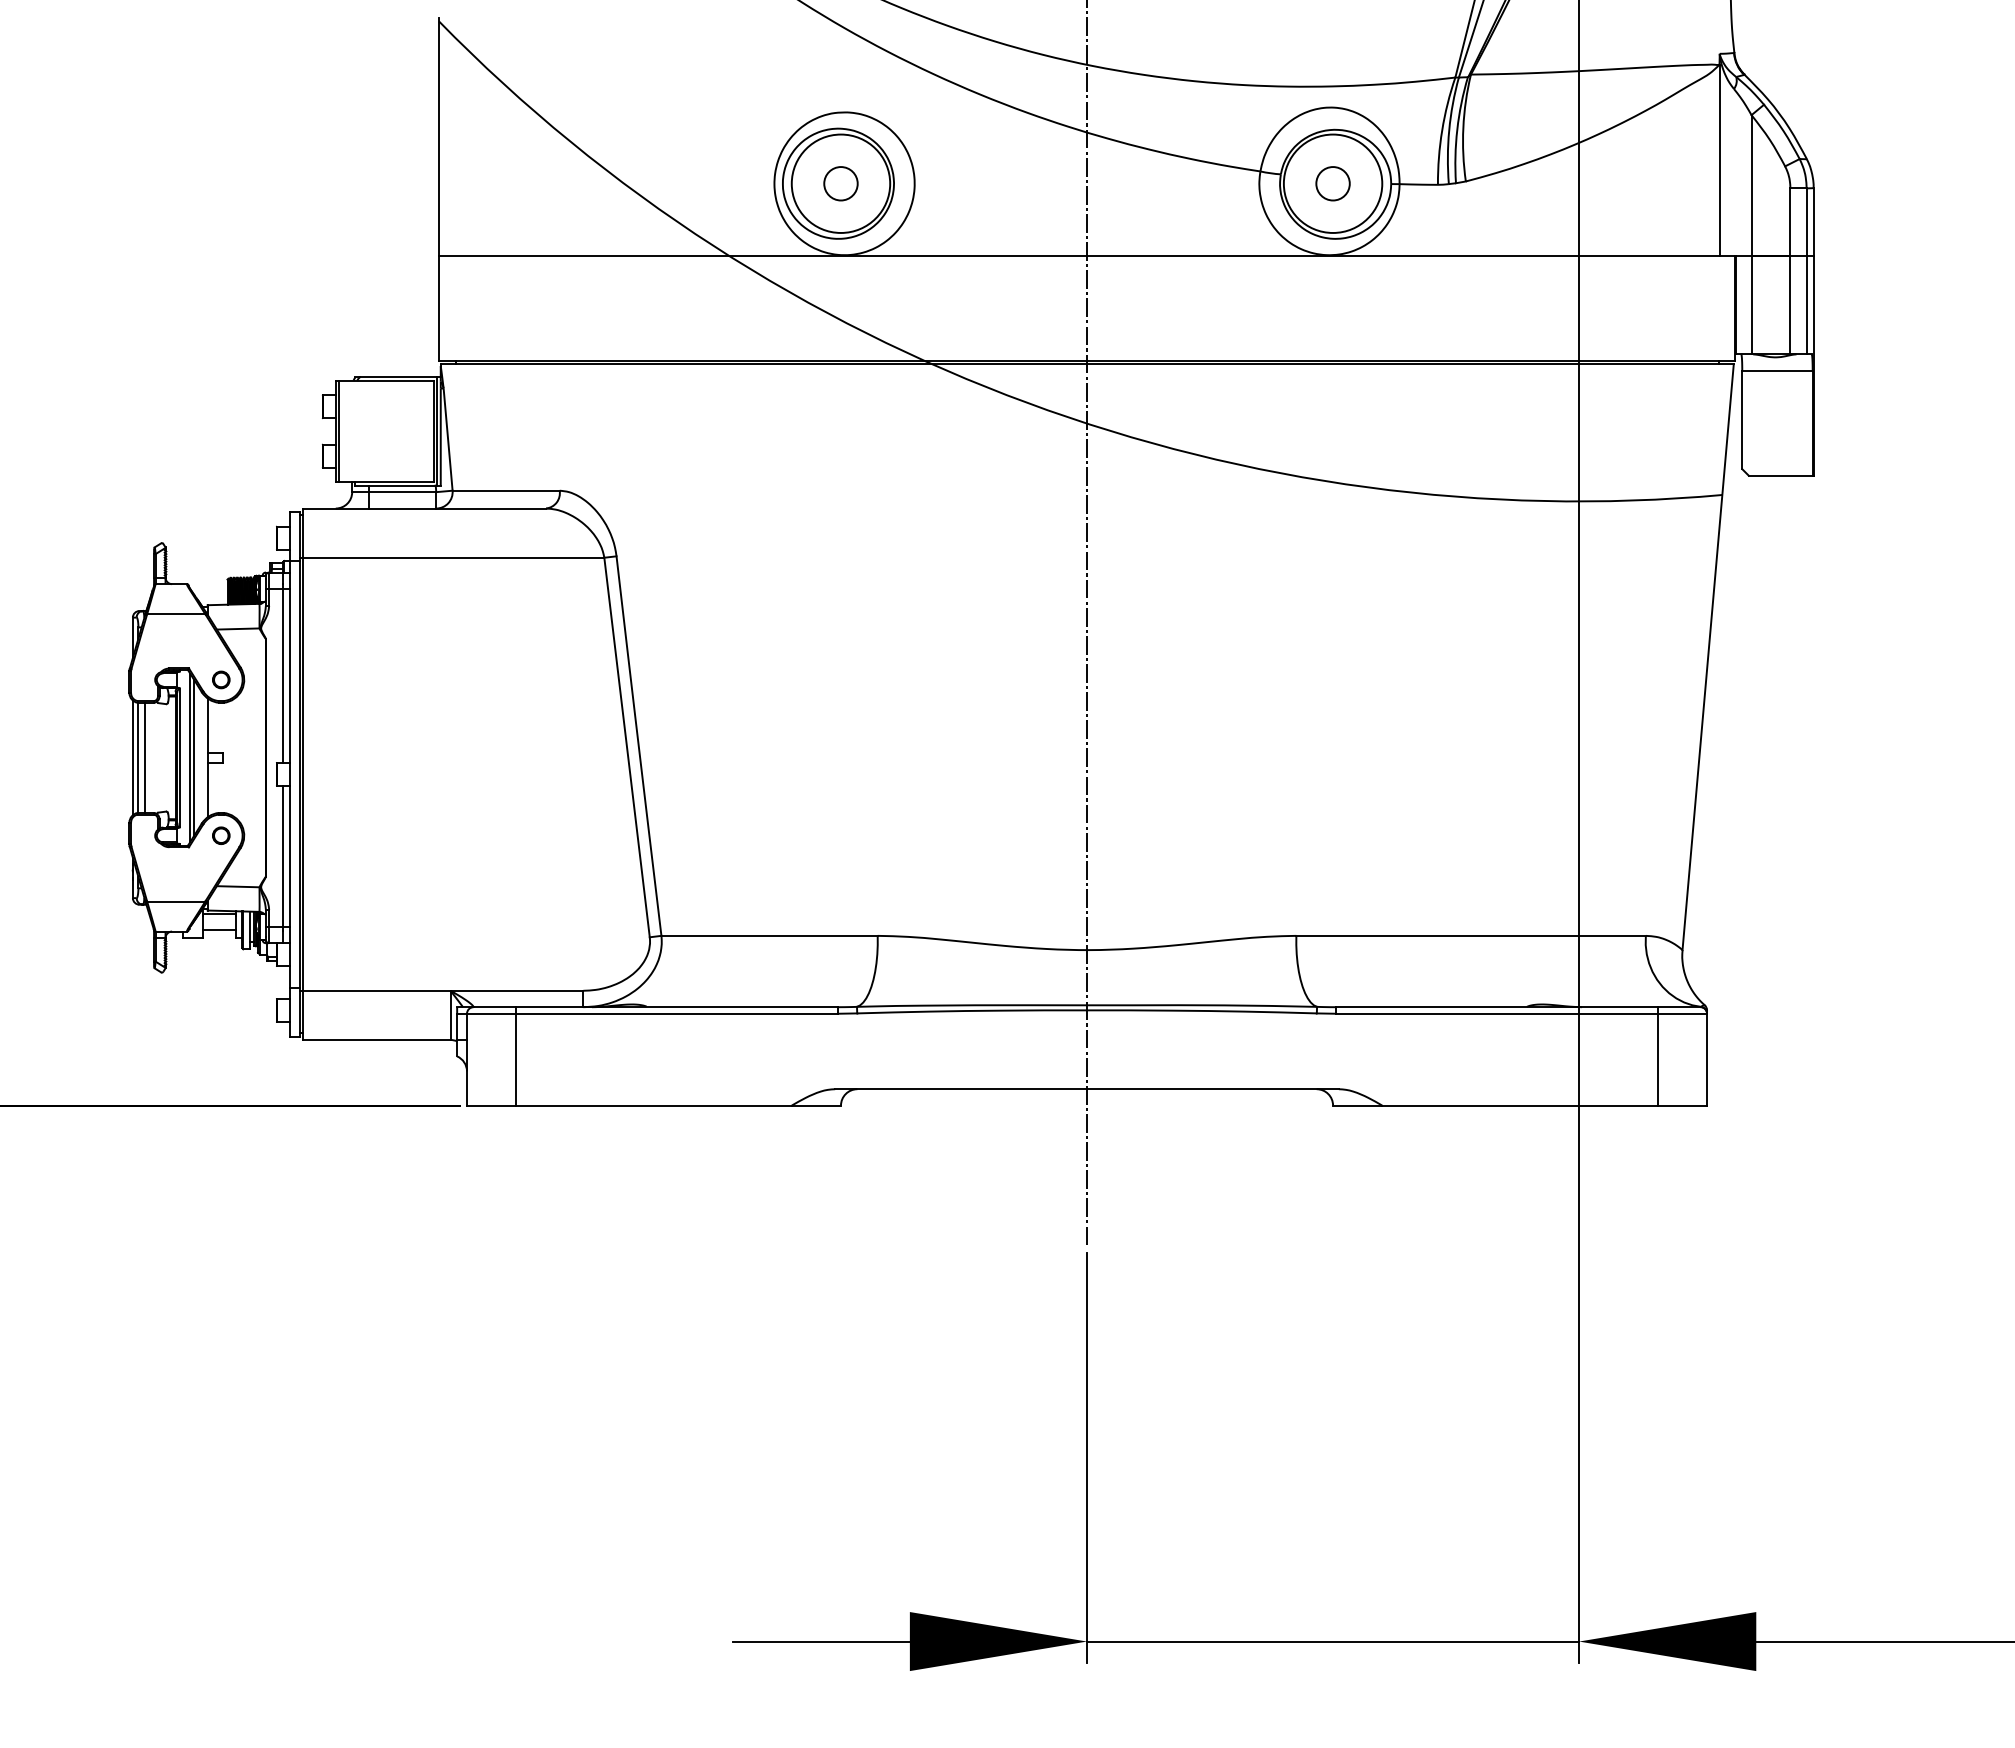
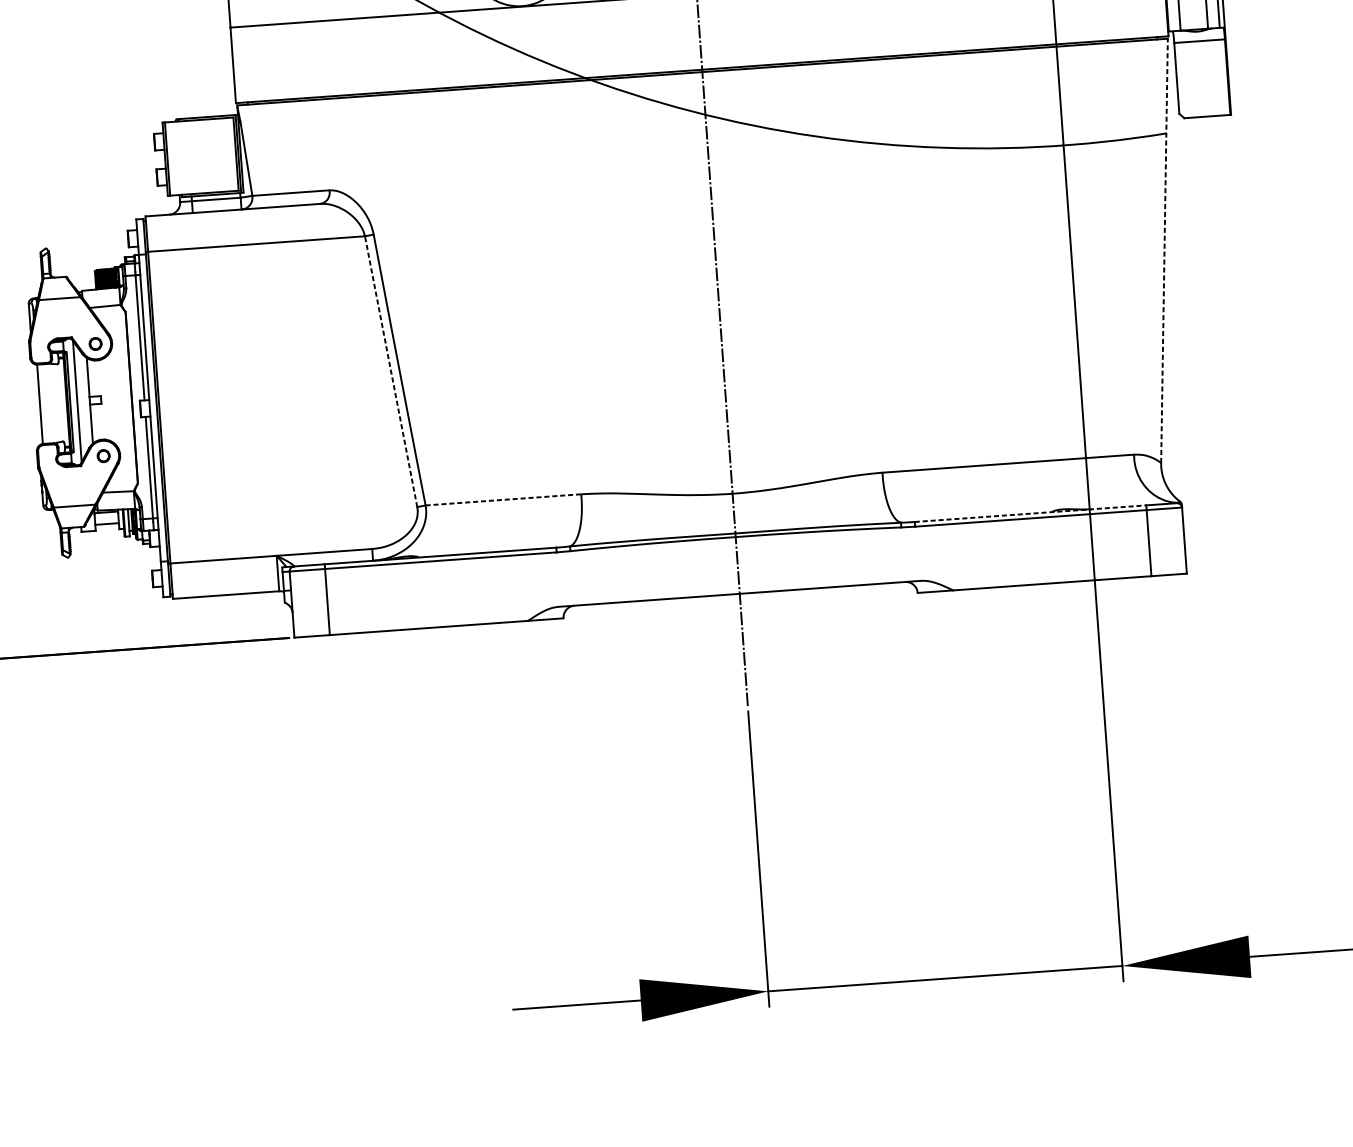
line: (1708, 656) -> (1164, 250), solid -> dashed
line: (627, 747) -> (391, 371), solid -> dashed
line: (132, 757) -> (35, 404), removed
line: (144, 757) -> (44, 403), removed
line: (194, 757) -> (80, 401), removed
line: (770, 935) -> (504, 499), solid -> dashed
line: (1496, 1007) -> (1030, 513), solid -> dashed

